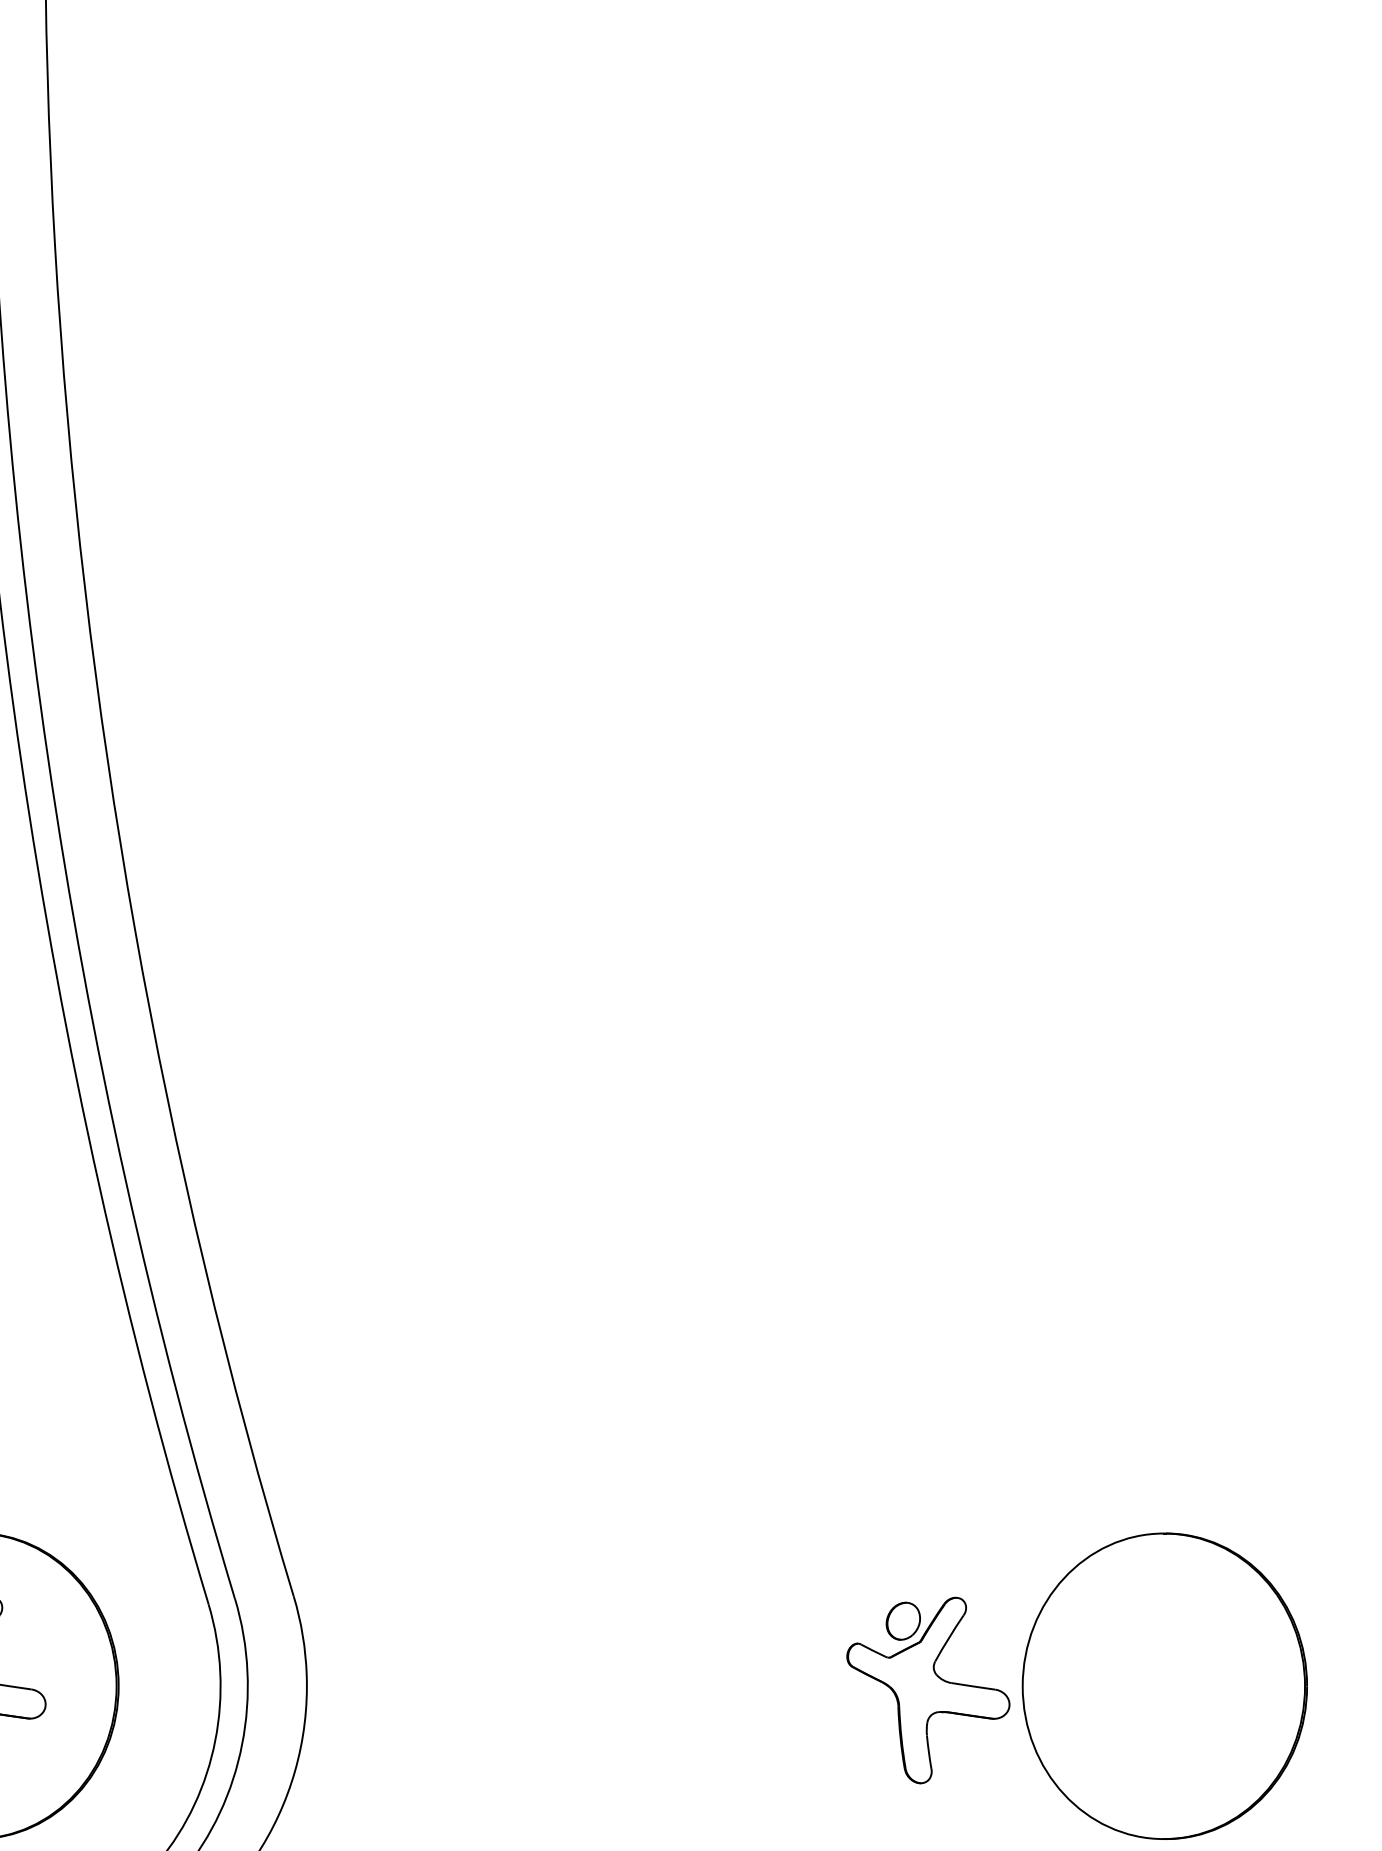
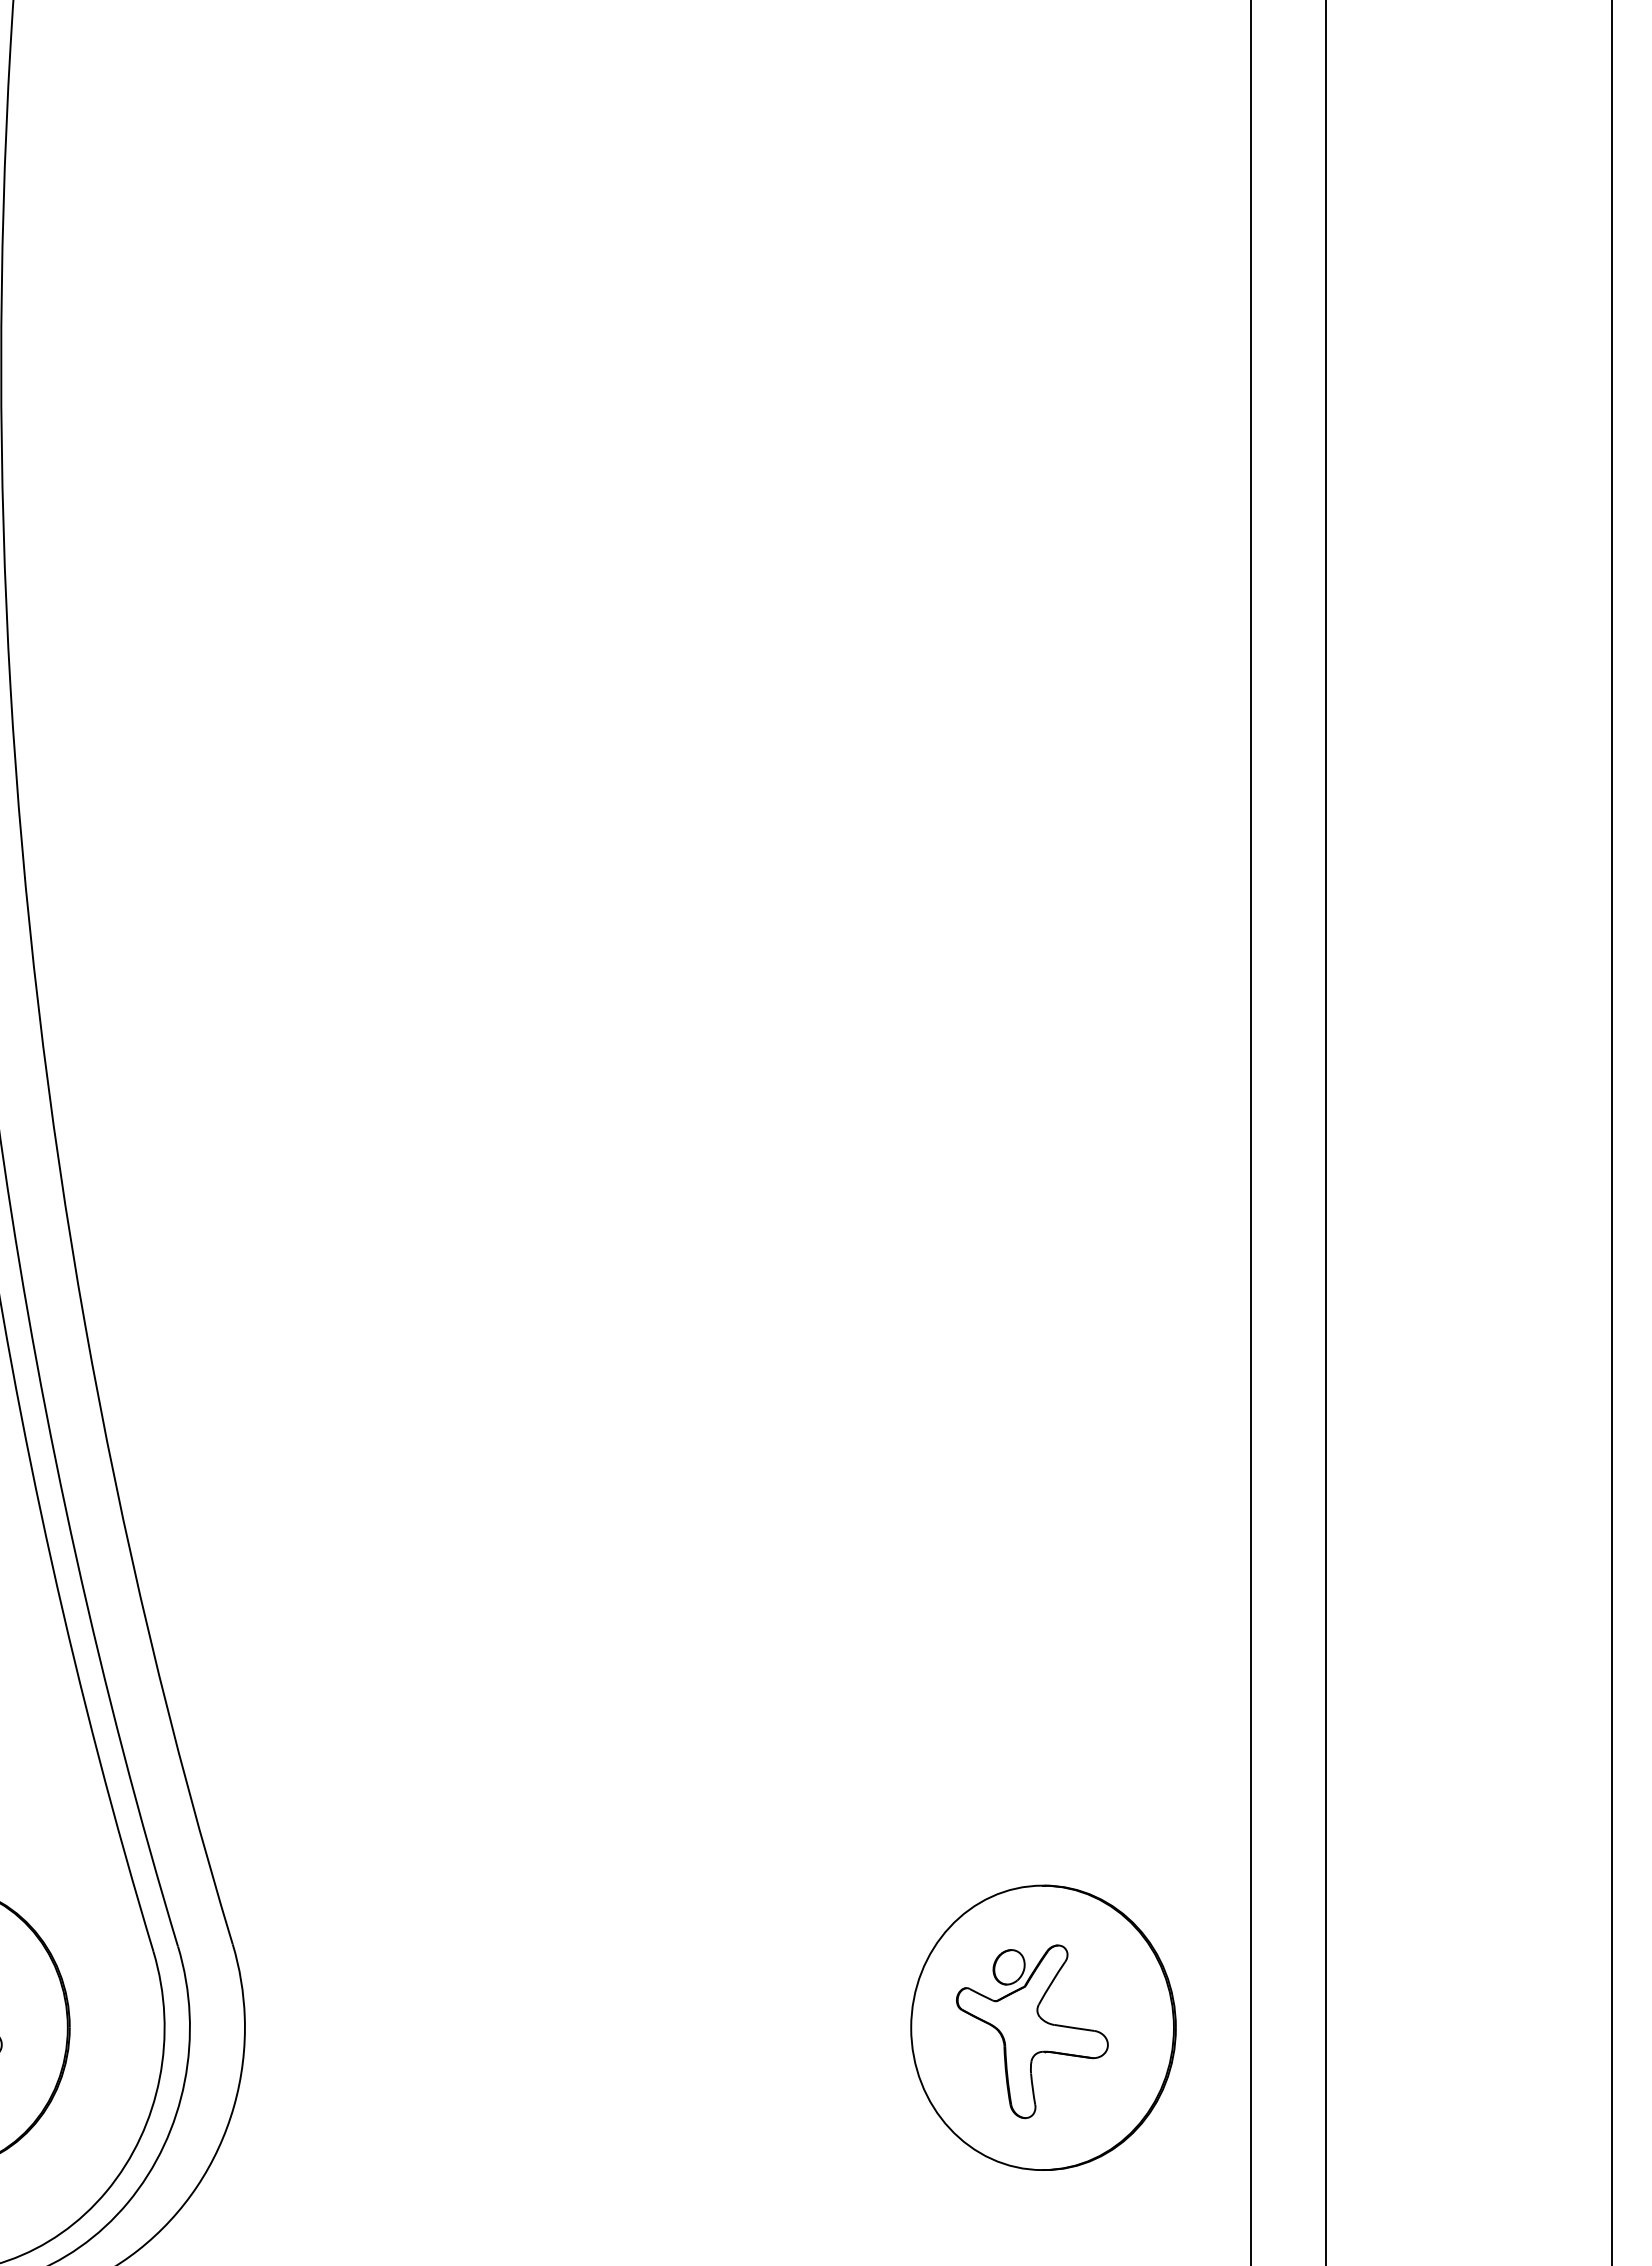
part: (928, 1690) -> (1032, 2031), moved

